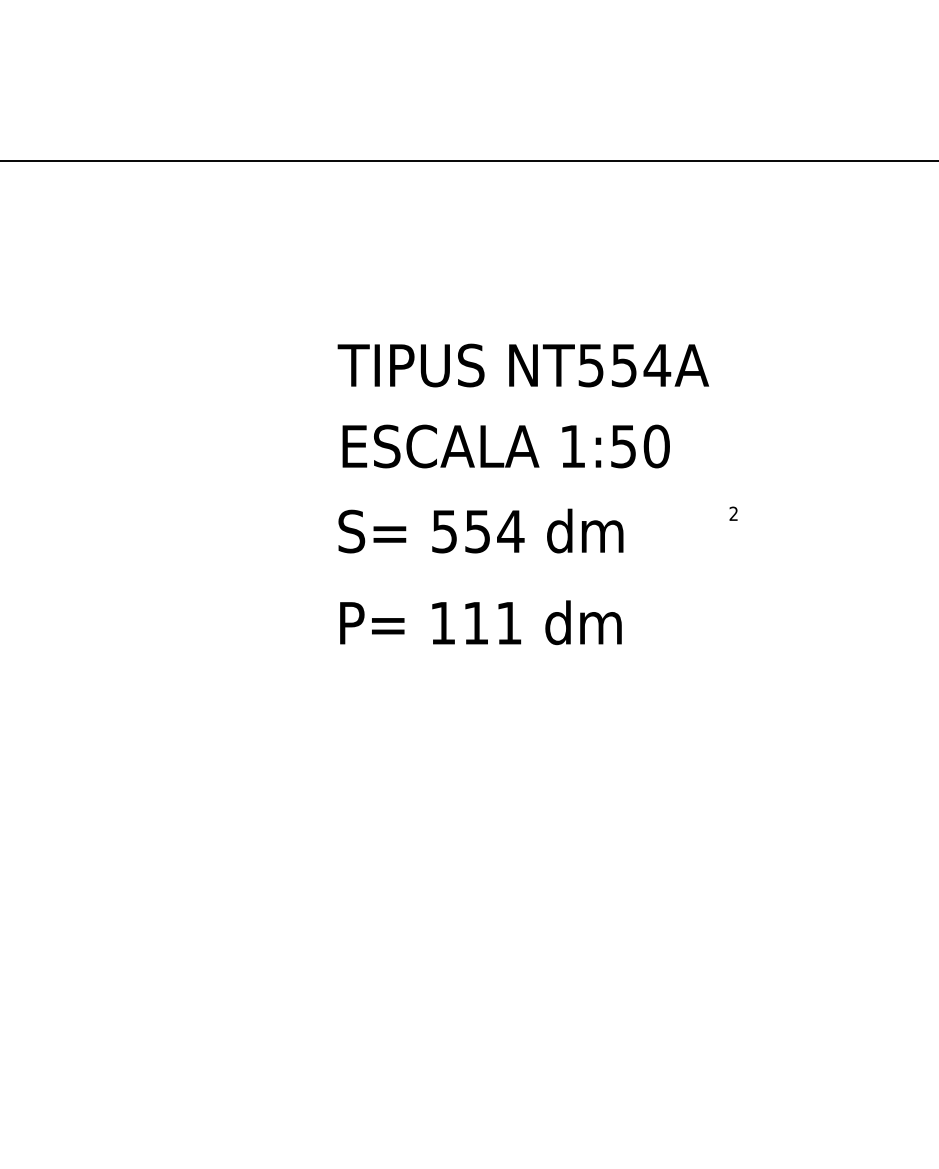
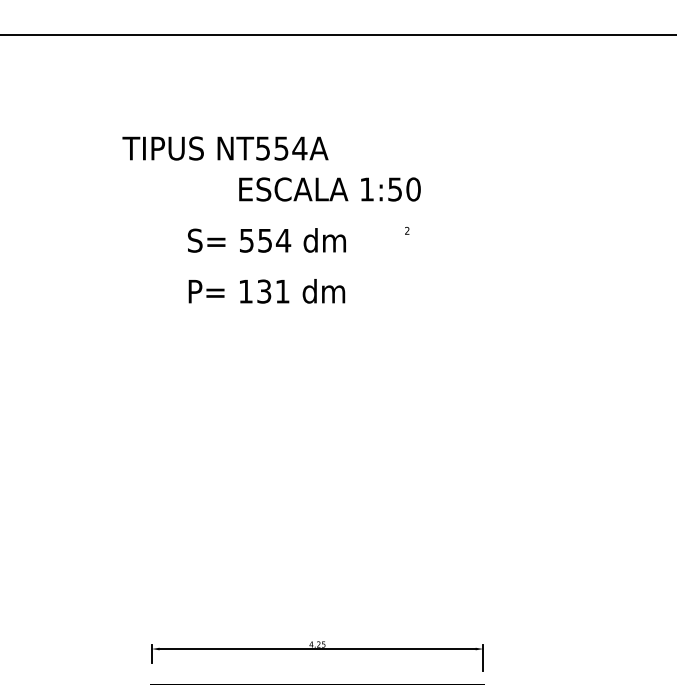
text: (523, 365) -> (225, 148), moved
text: (505, 446) -> (329, 189), moved
text: (476, 623) -> (264, 291), 111 -> 131

